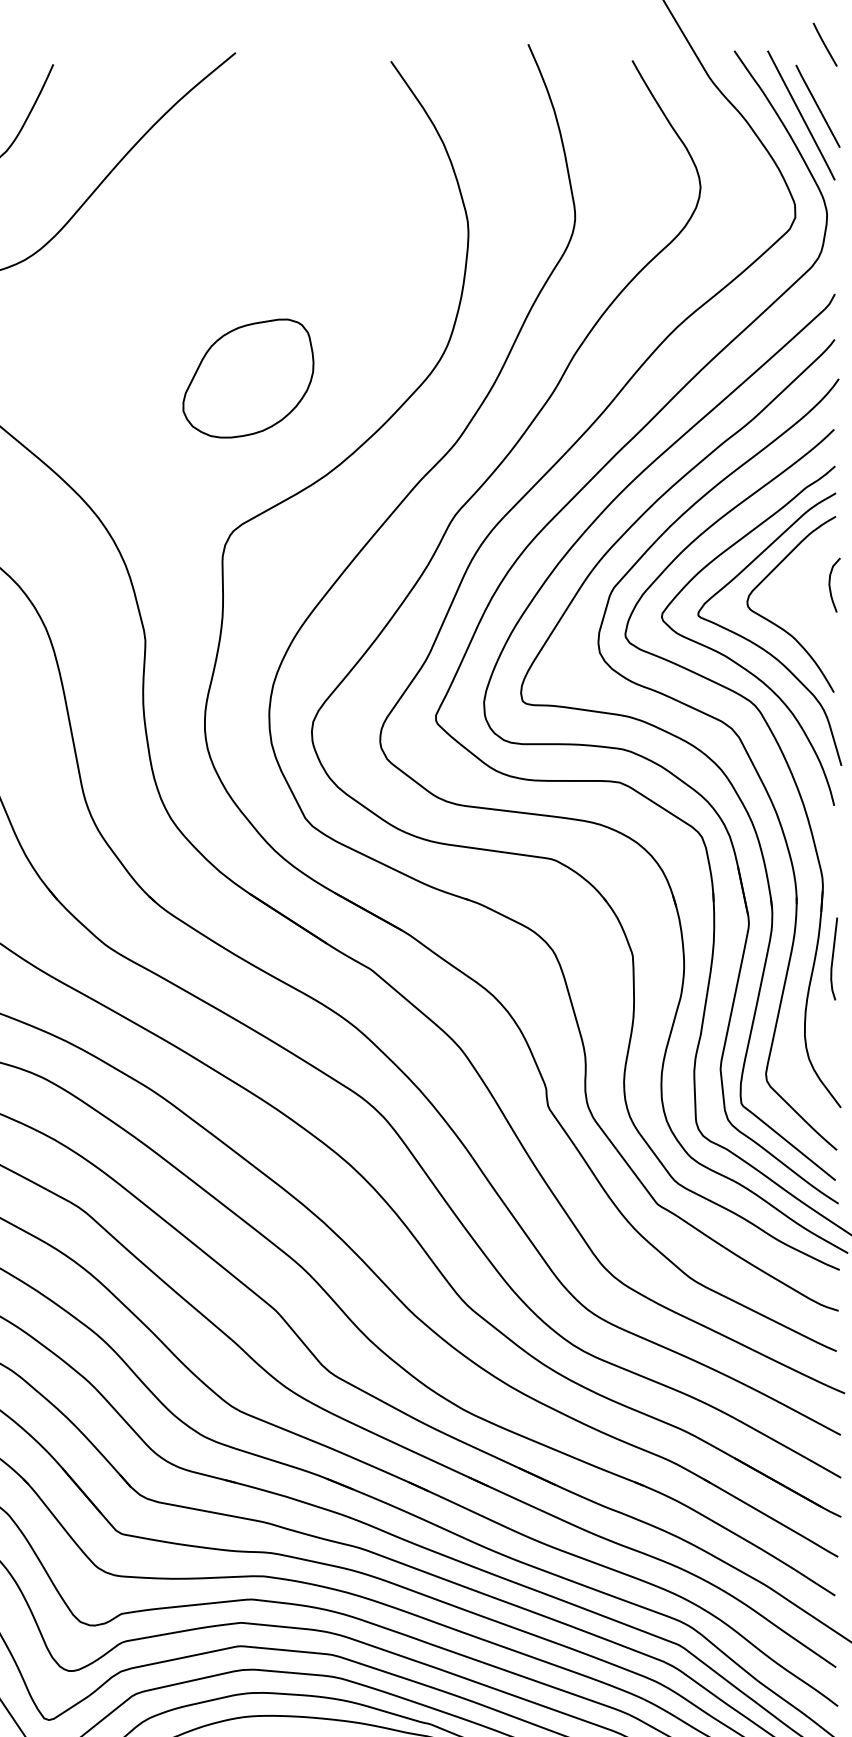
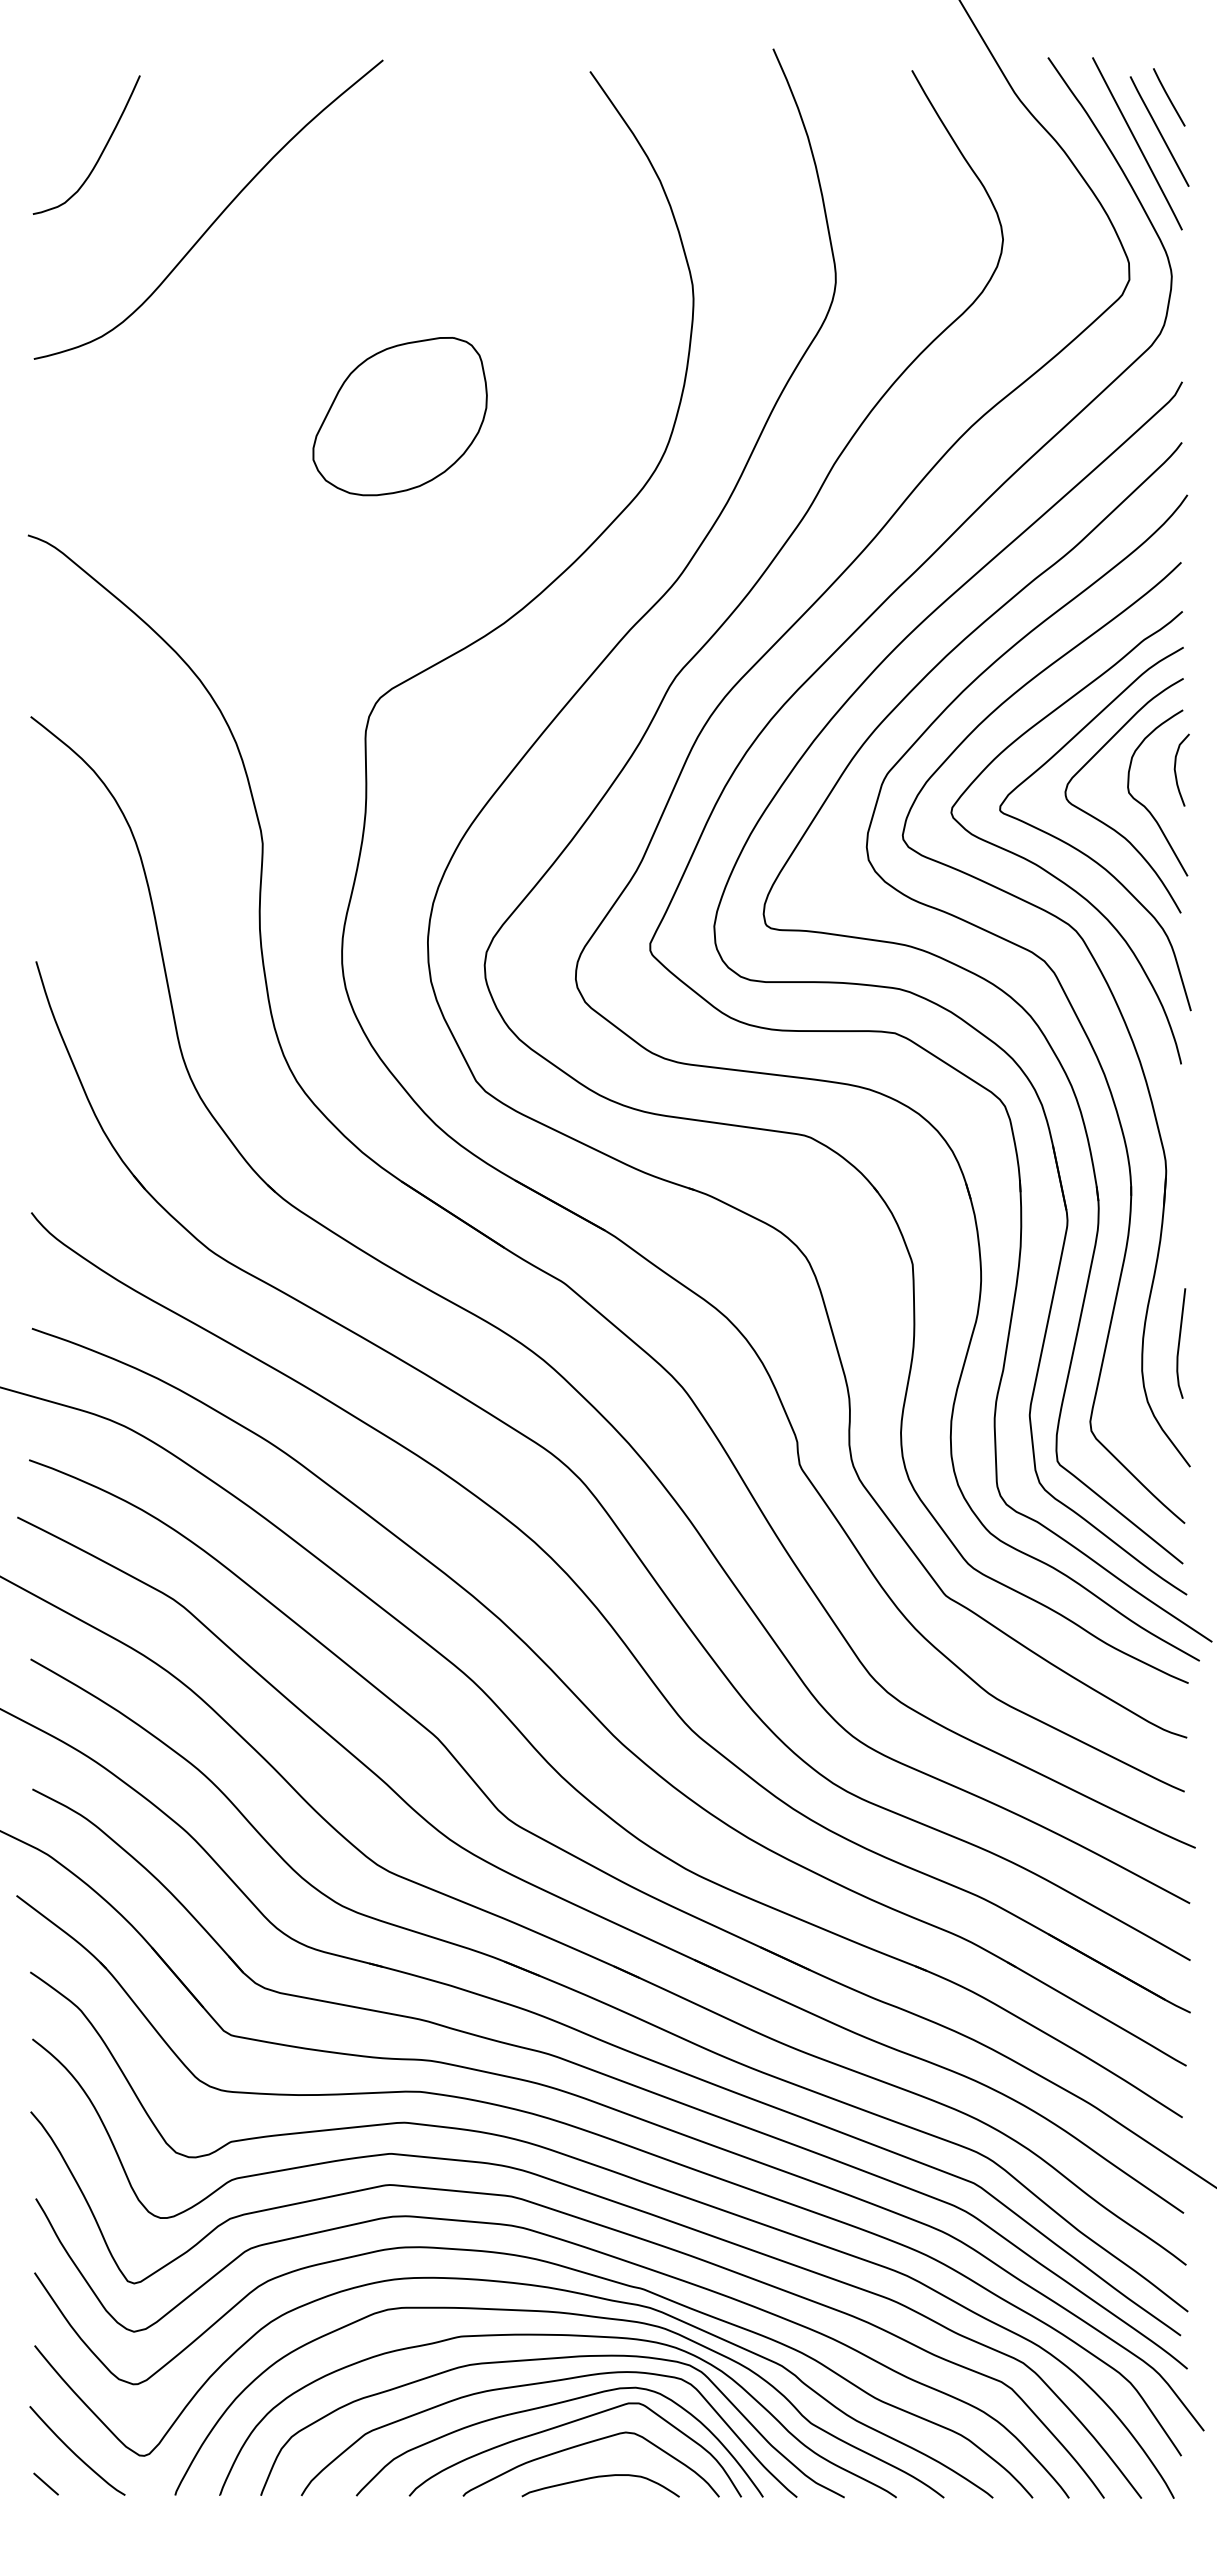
line: (825, 44) -> (1169, 97), moved
part: (247, 378) -> (399, 416), moved
curve: (806, 611) -> (1144, 805), added
line: (833, 958) -> (1180, 1342), moved

